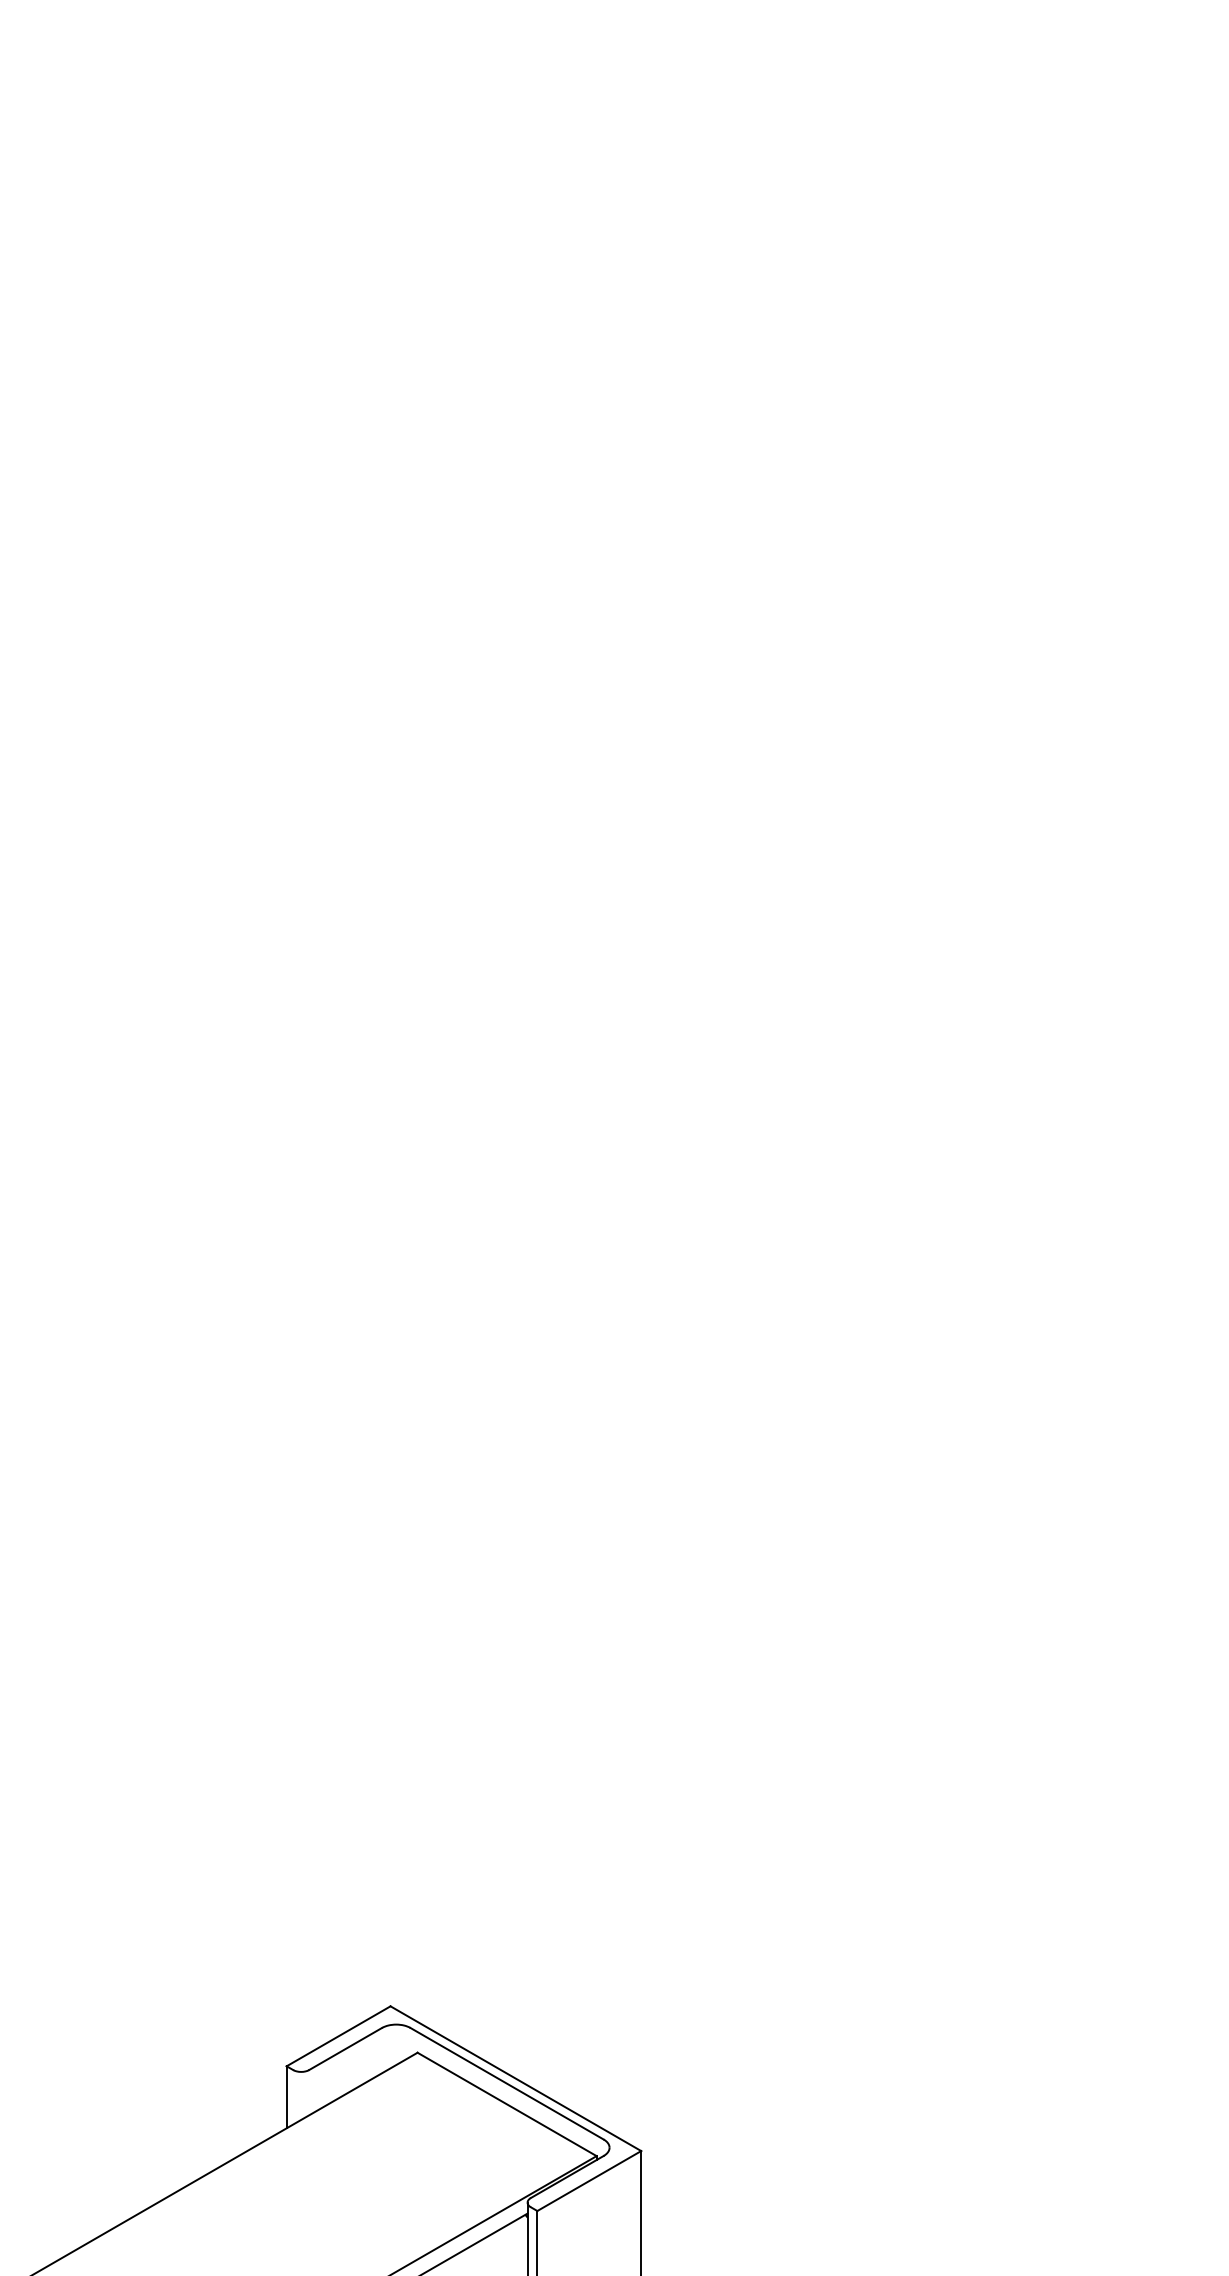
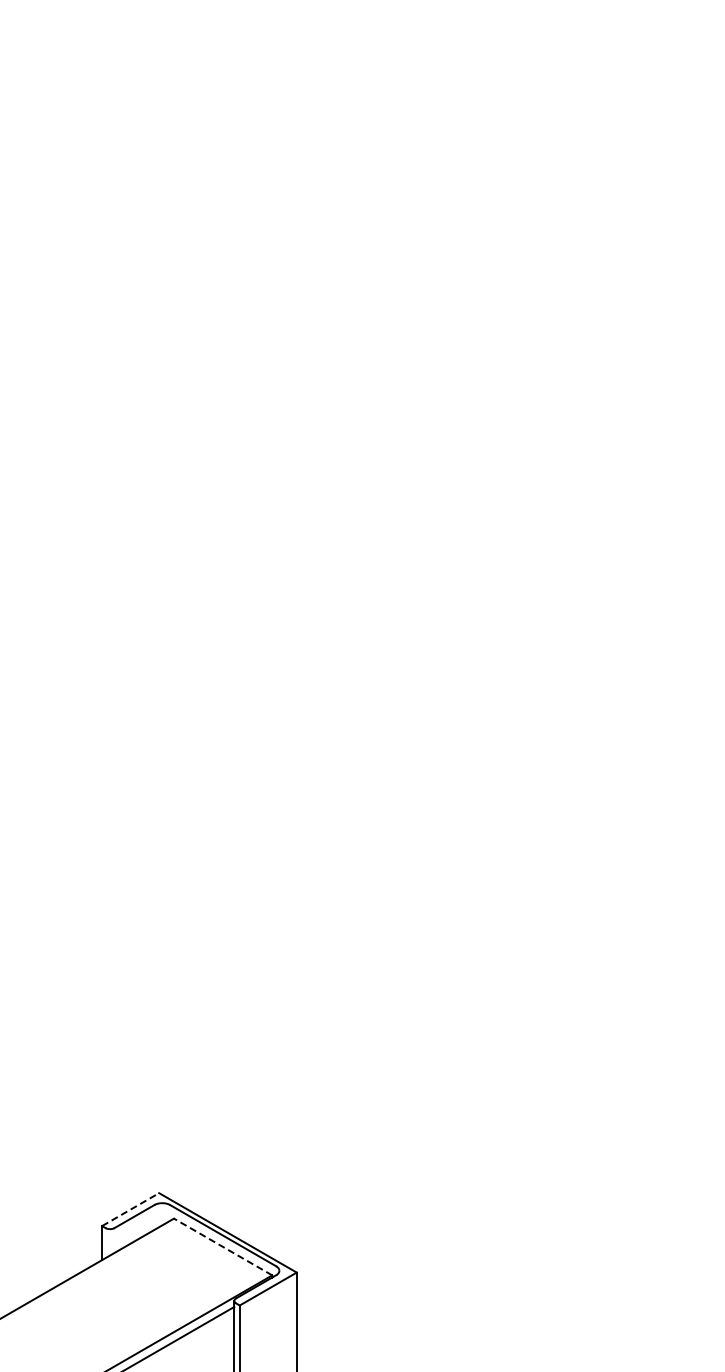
line: (338, 2036) -> (130, 1209), solid -> dashed
line: (507, 2105) -> (223, 1247), solid -> dashed

